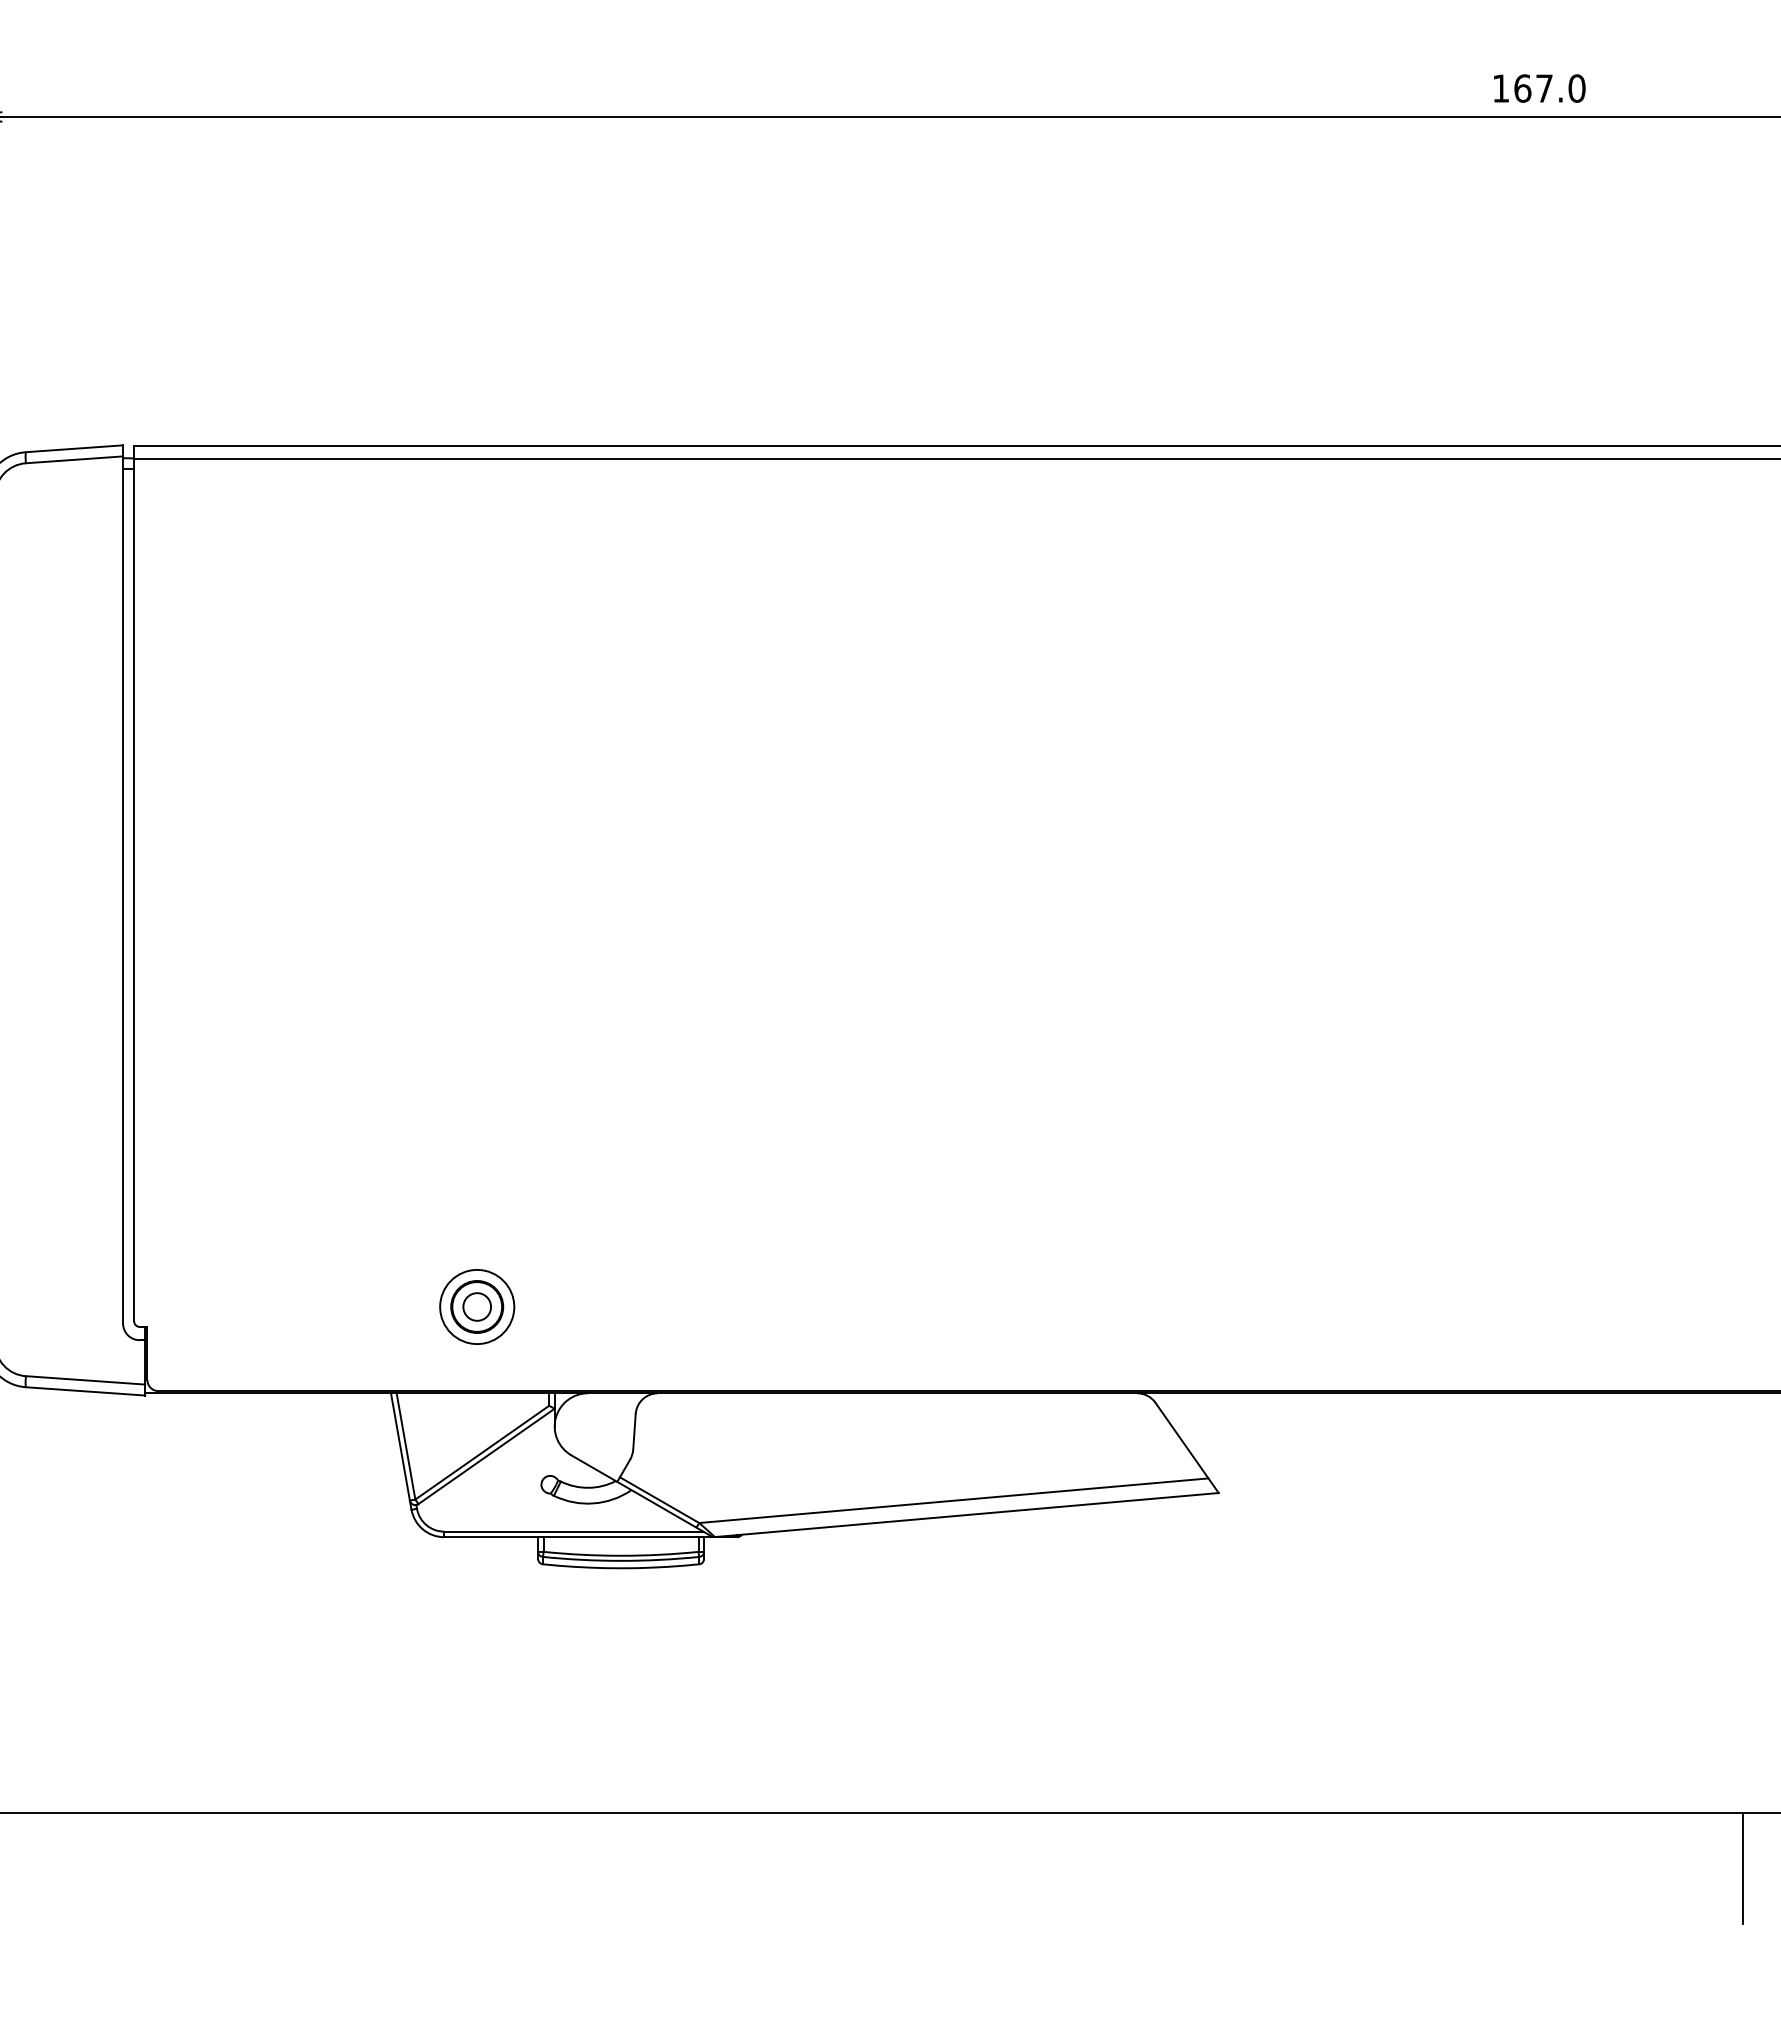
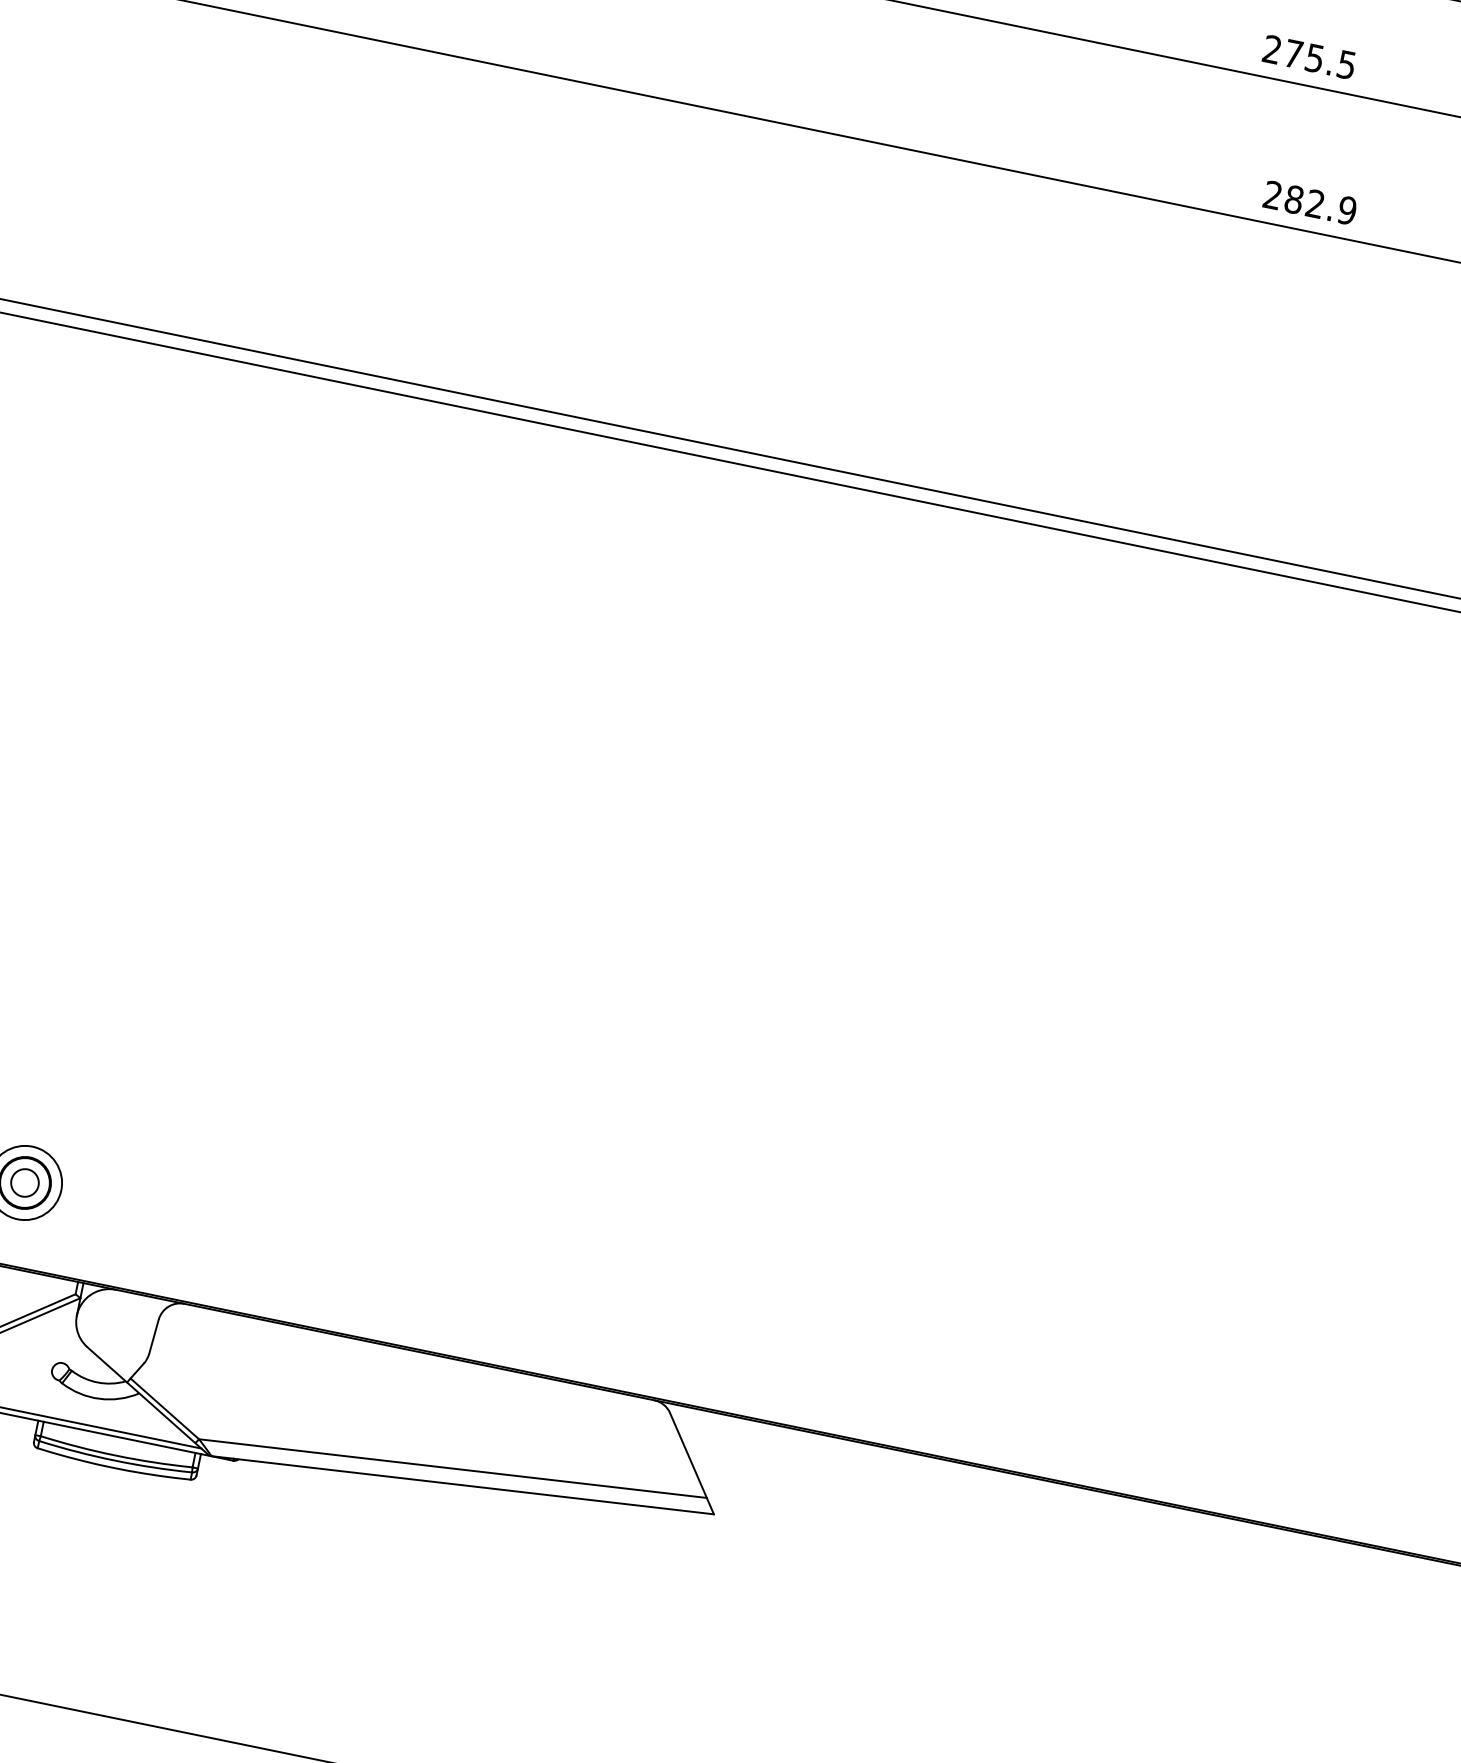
text: (1538, 88) -> (1309, 202), 167.0 -> 282.9

